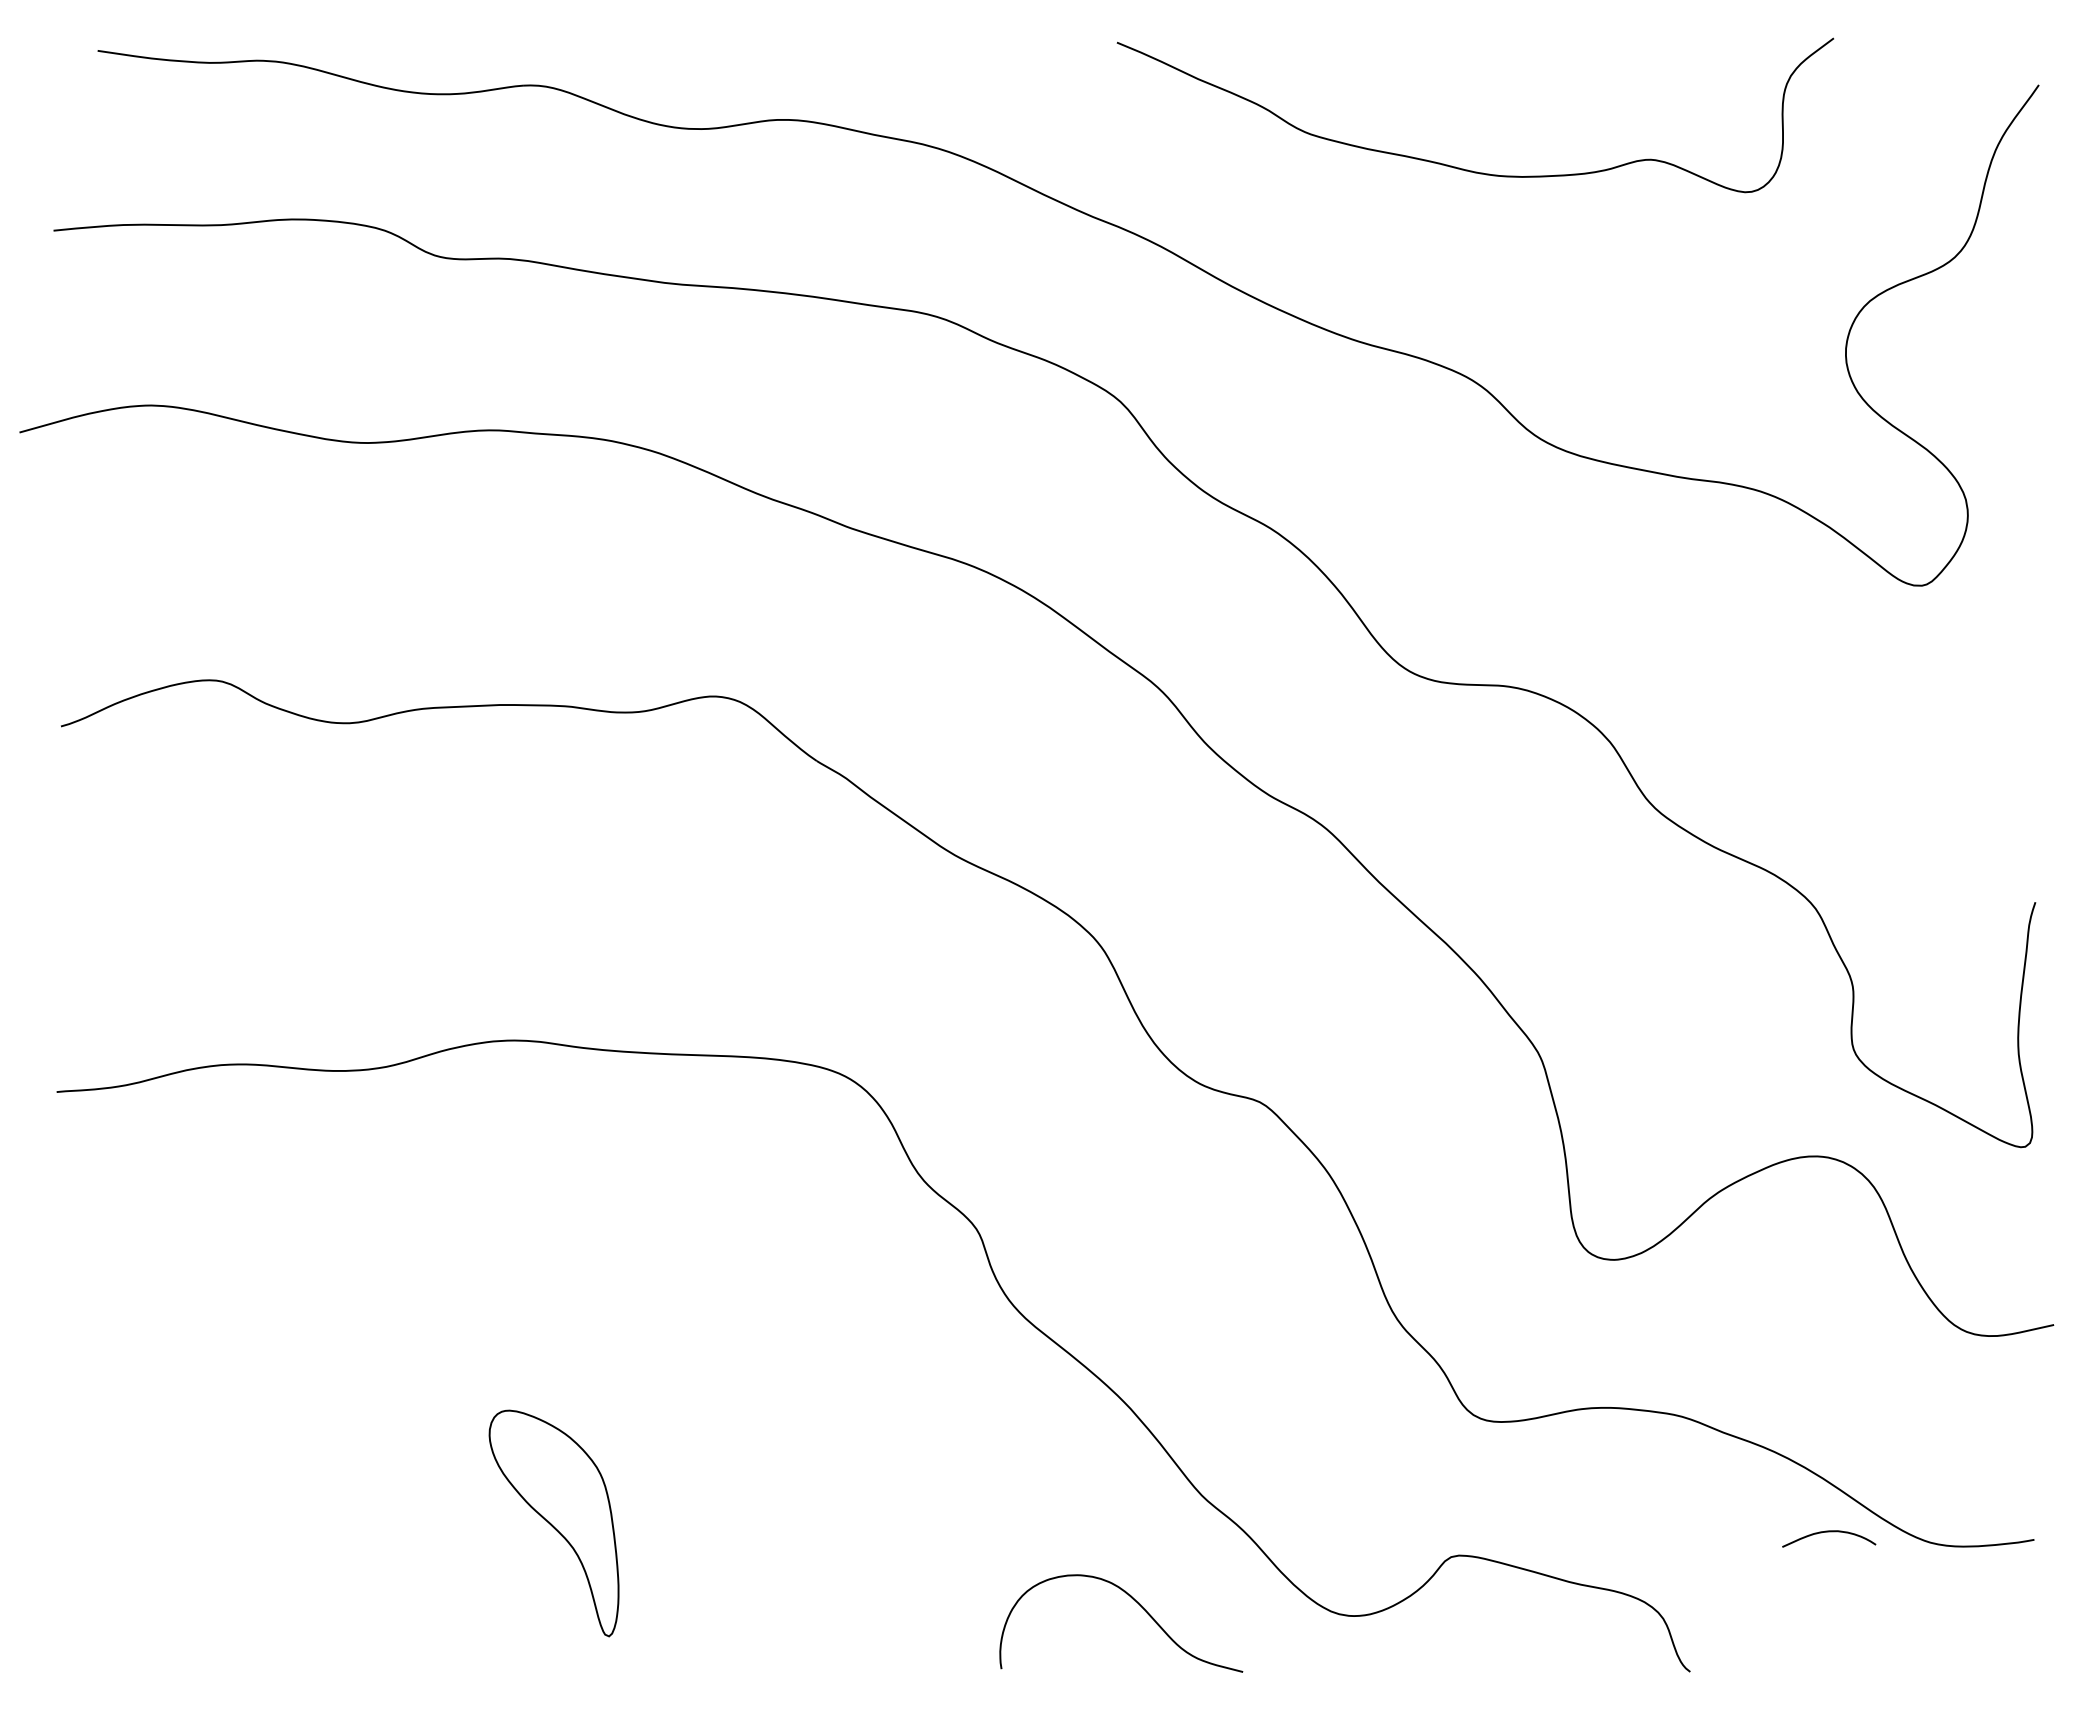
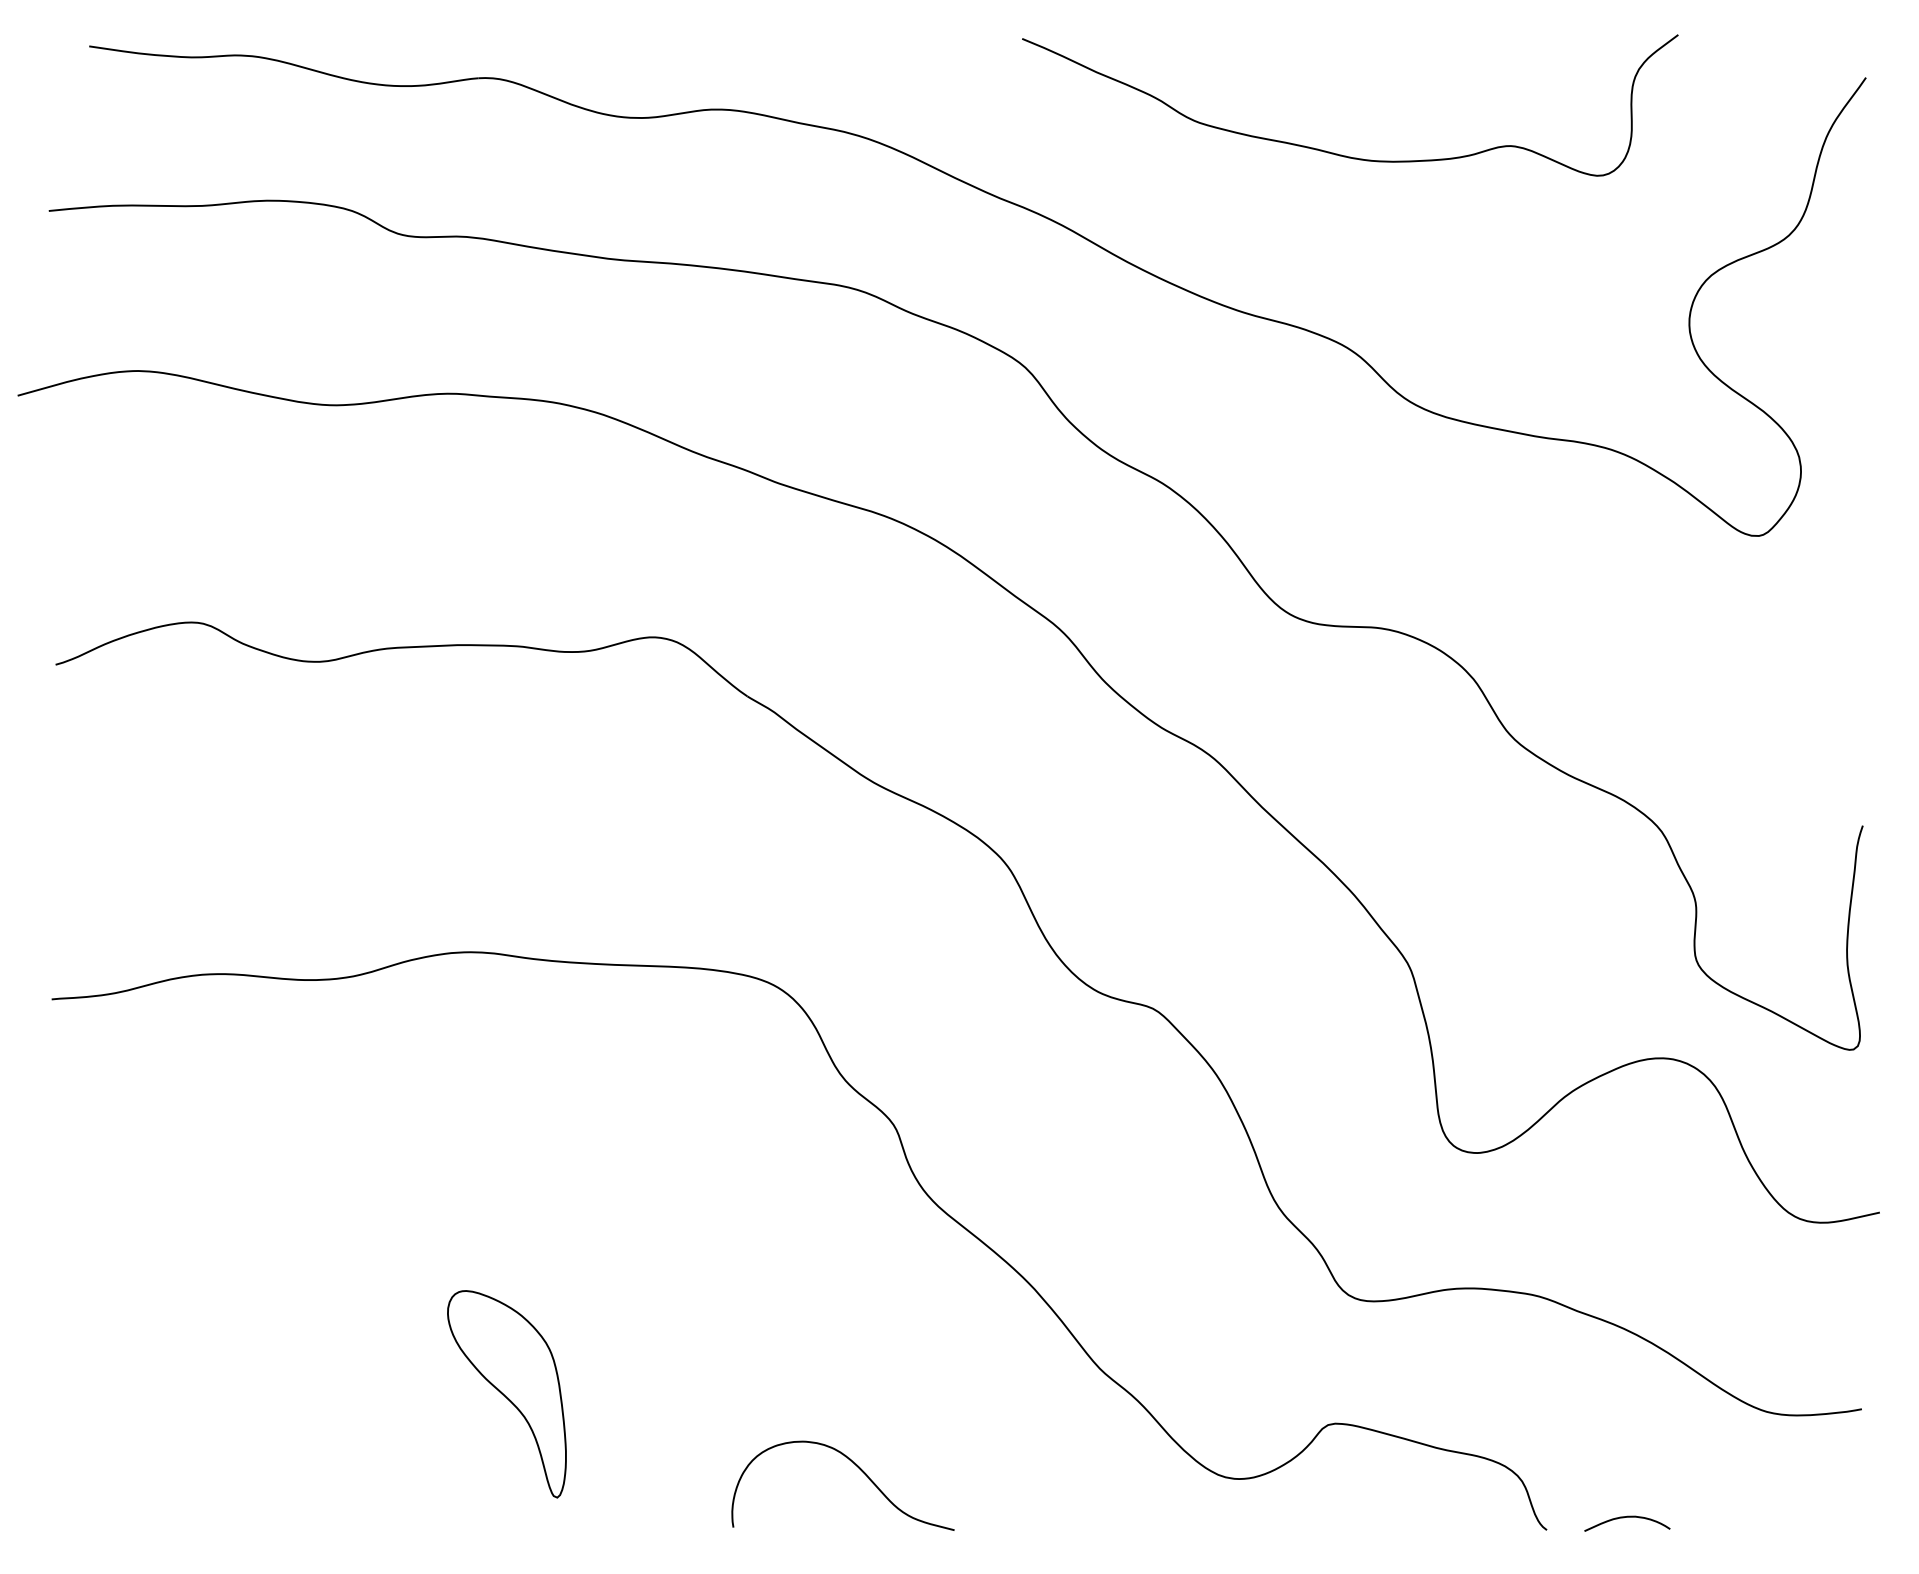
curve: (1829, 1532) -> (1627, 1517), moved
curve: (1139, 1605) -> (859, 1469), moved

